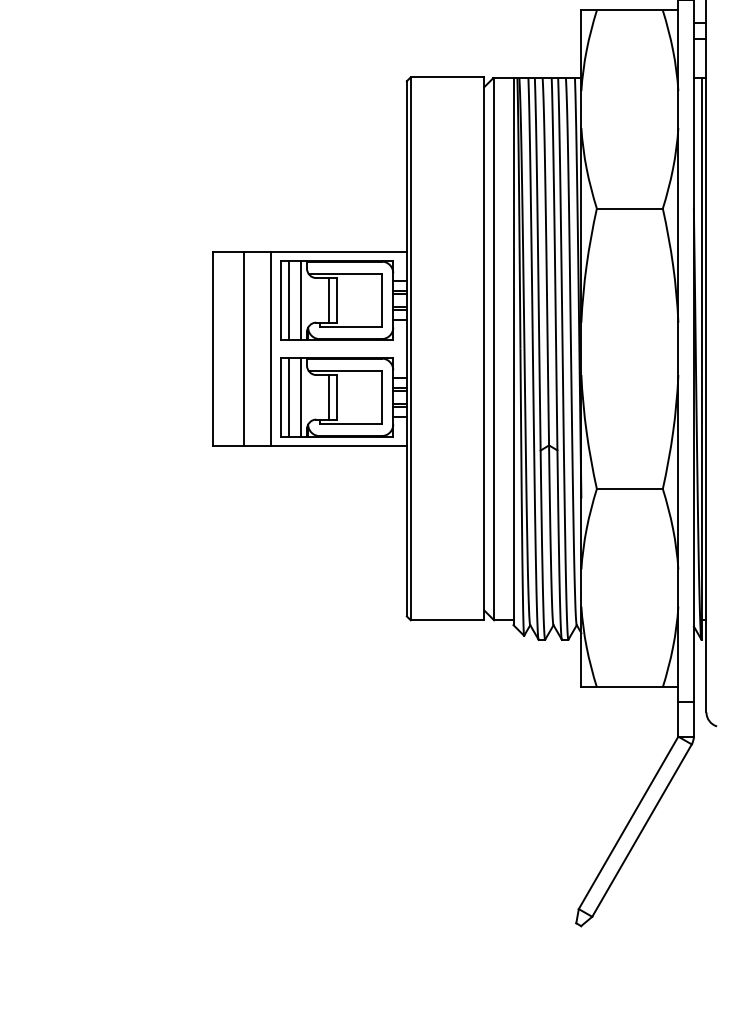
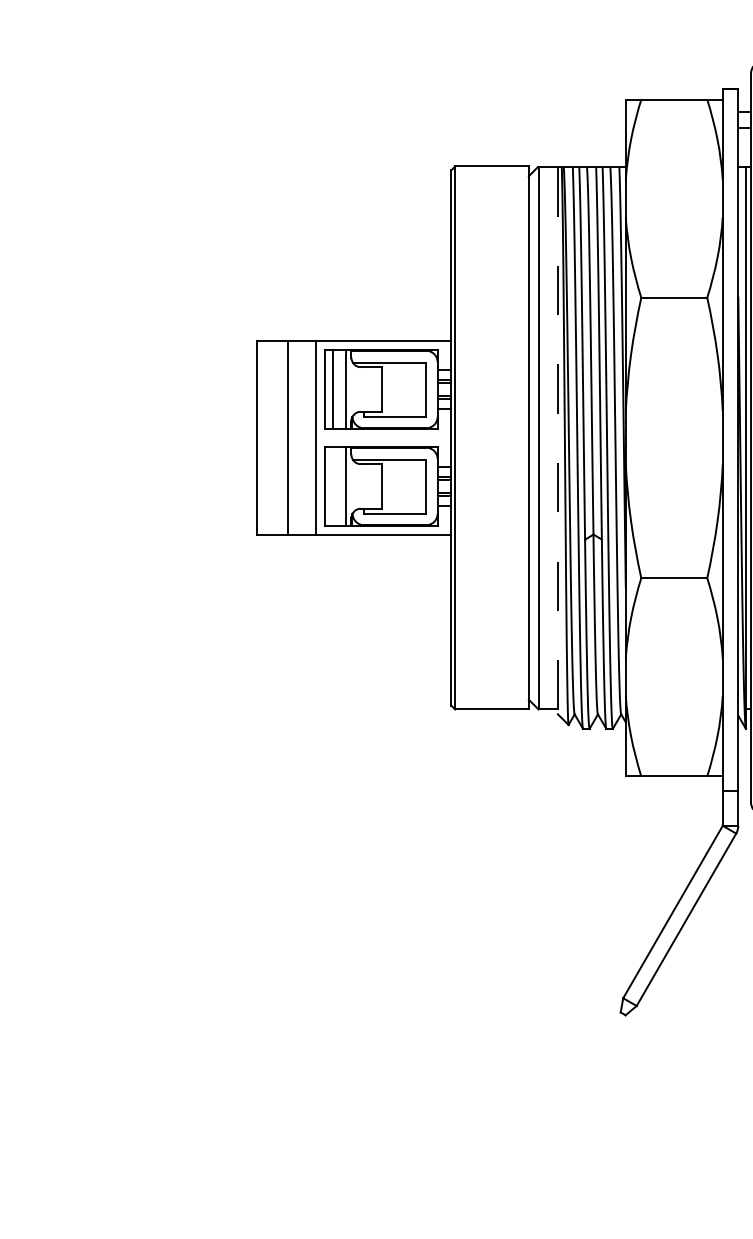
line: (329, 300) -> (373, 389), removed
line: (513, 352) -> (557, 441), solid -> dashed
line: (289, 397) -> (333, 486), removed
line: (329, 397) -> (373, 486), removed

